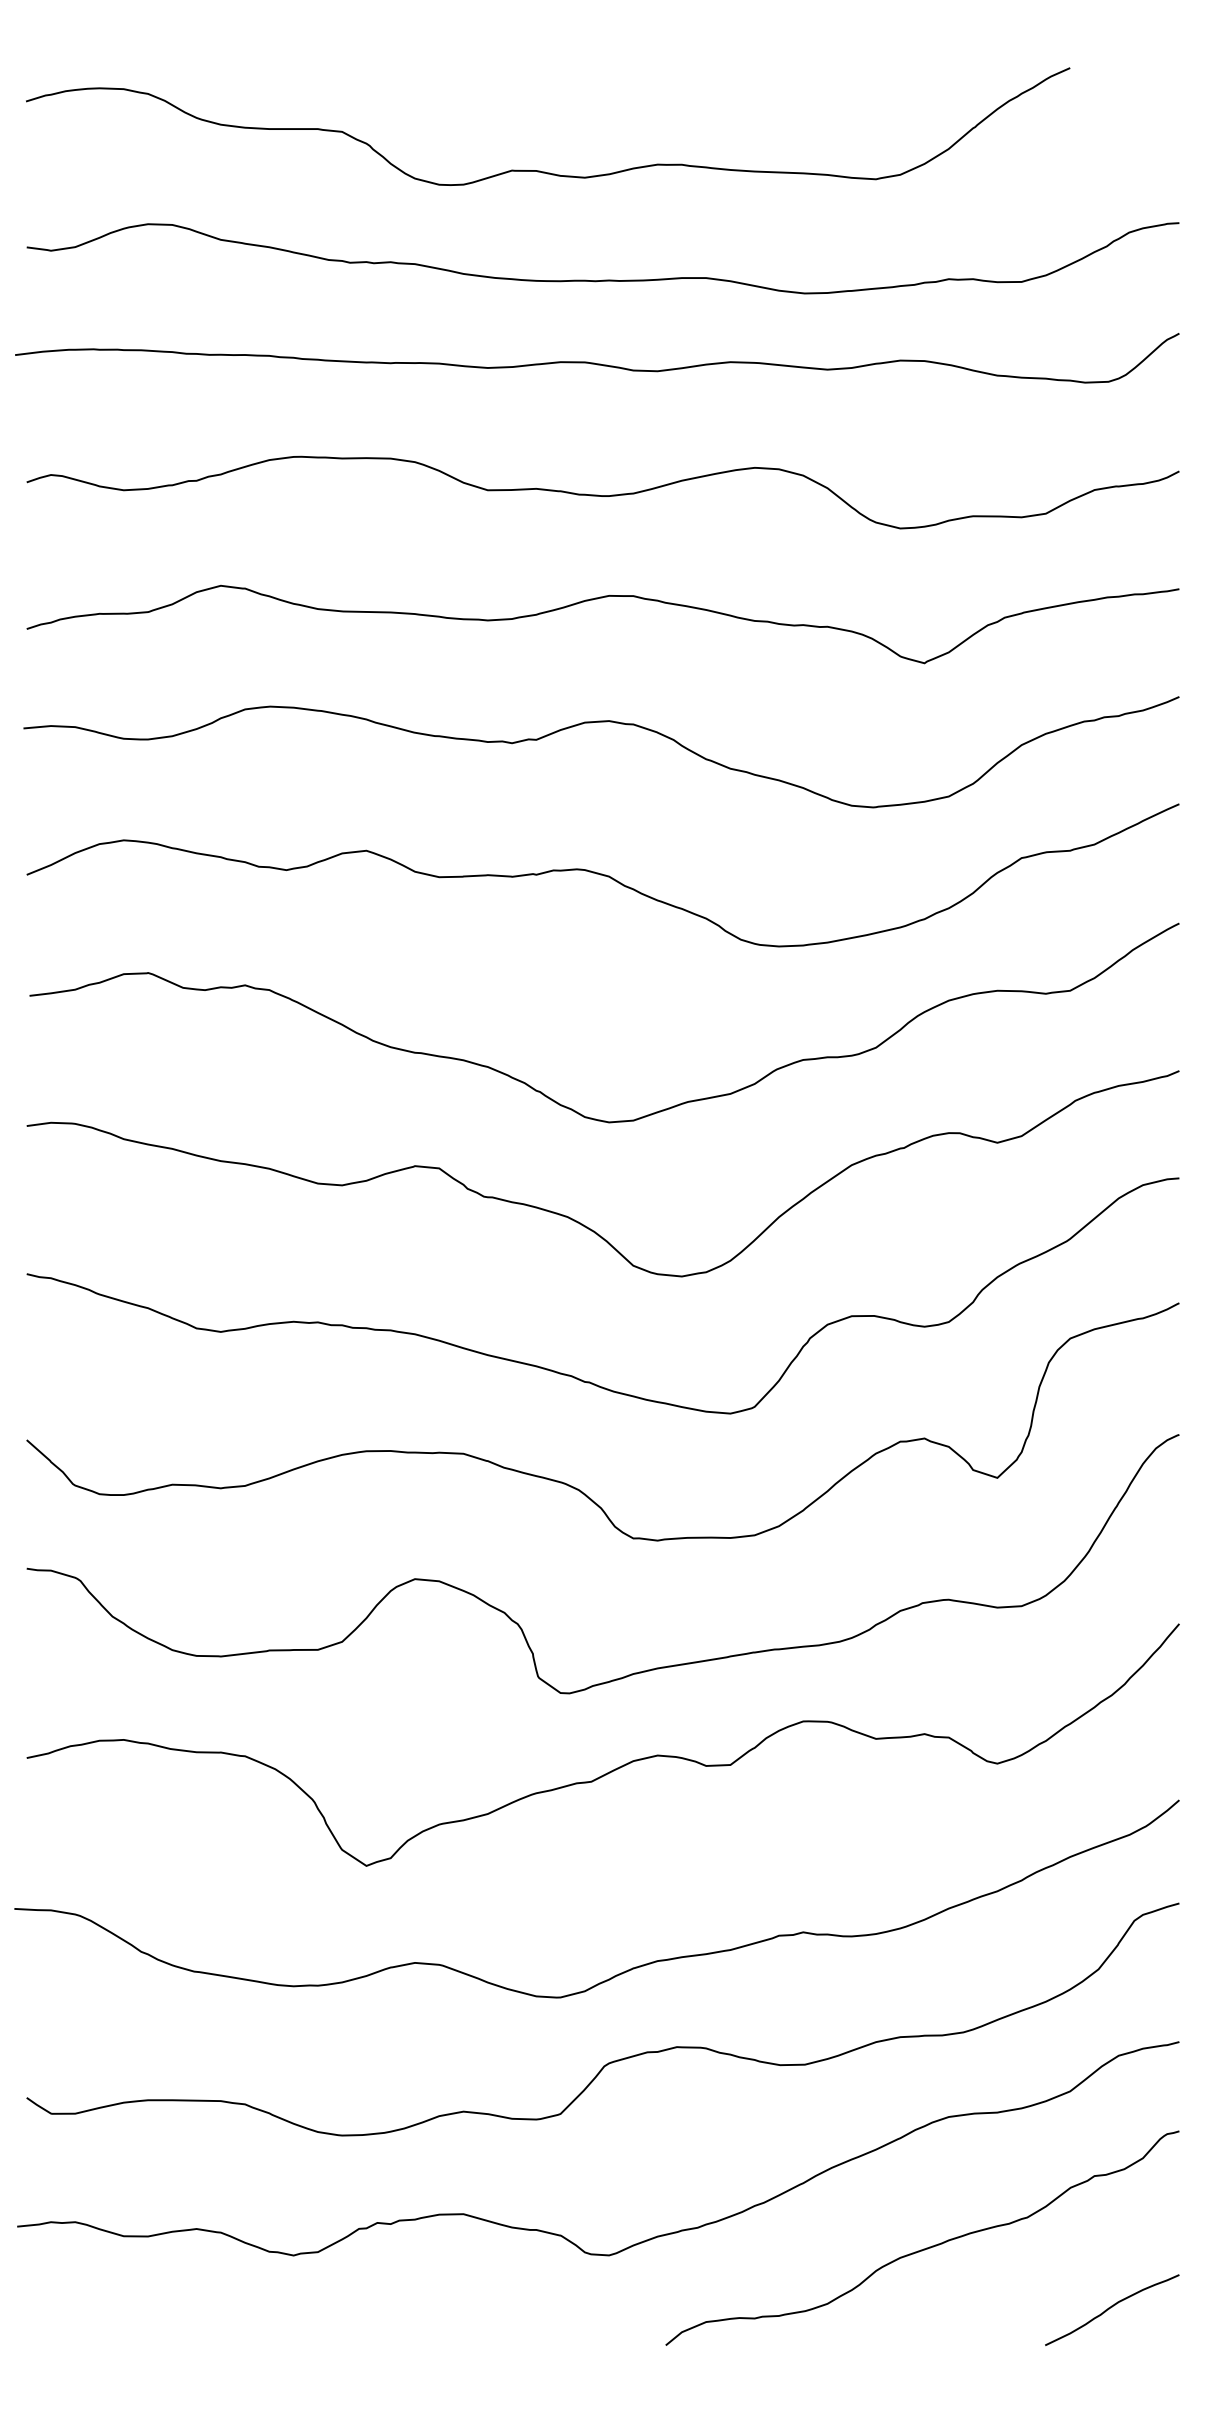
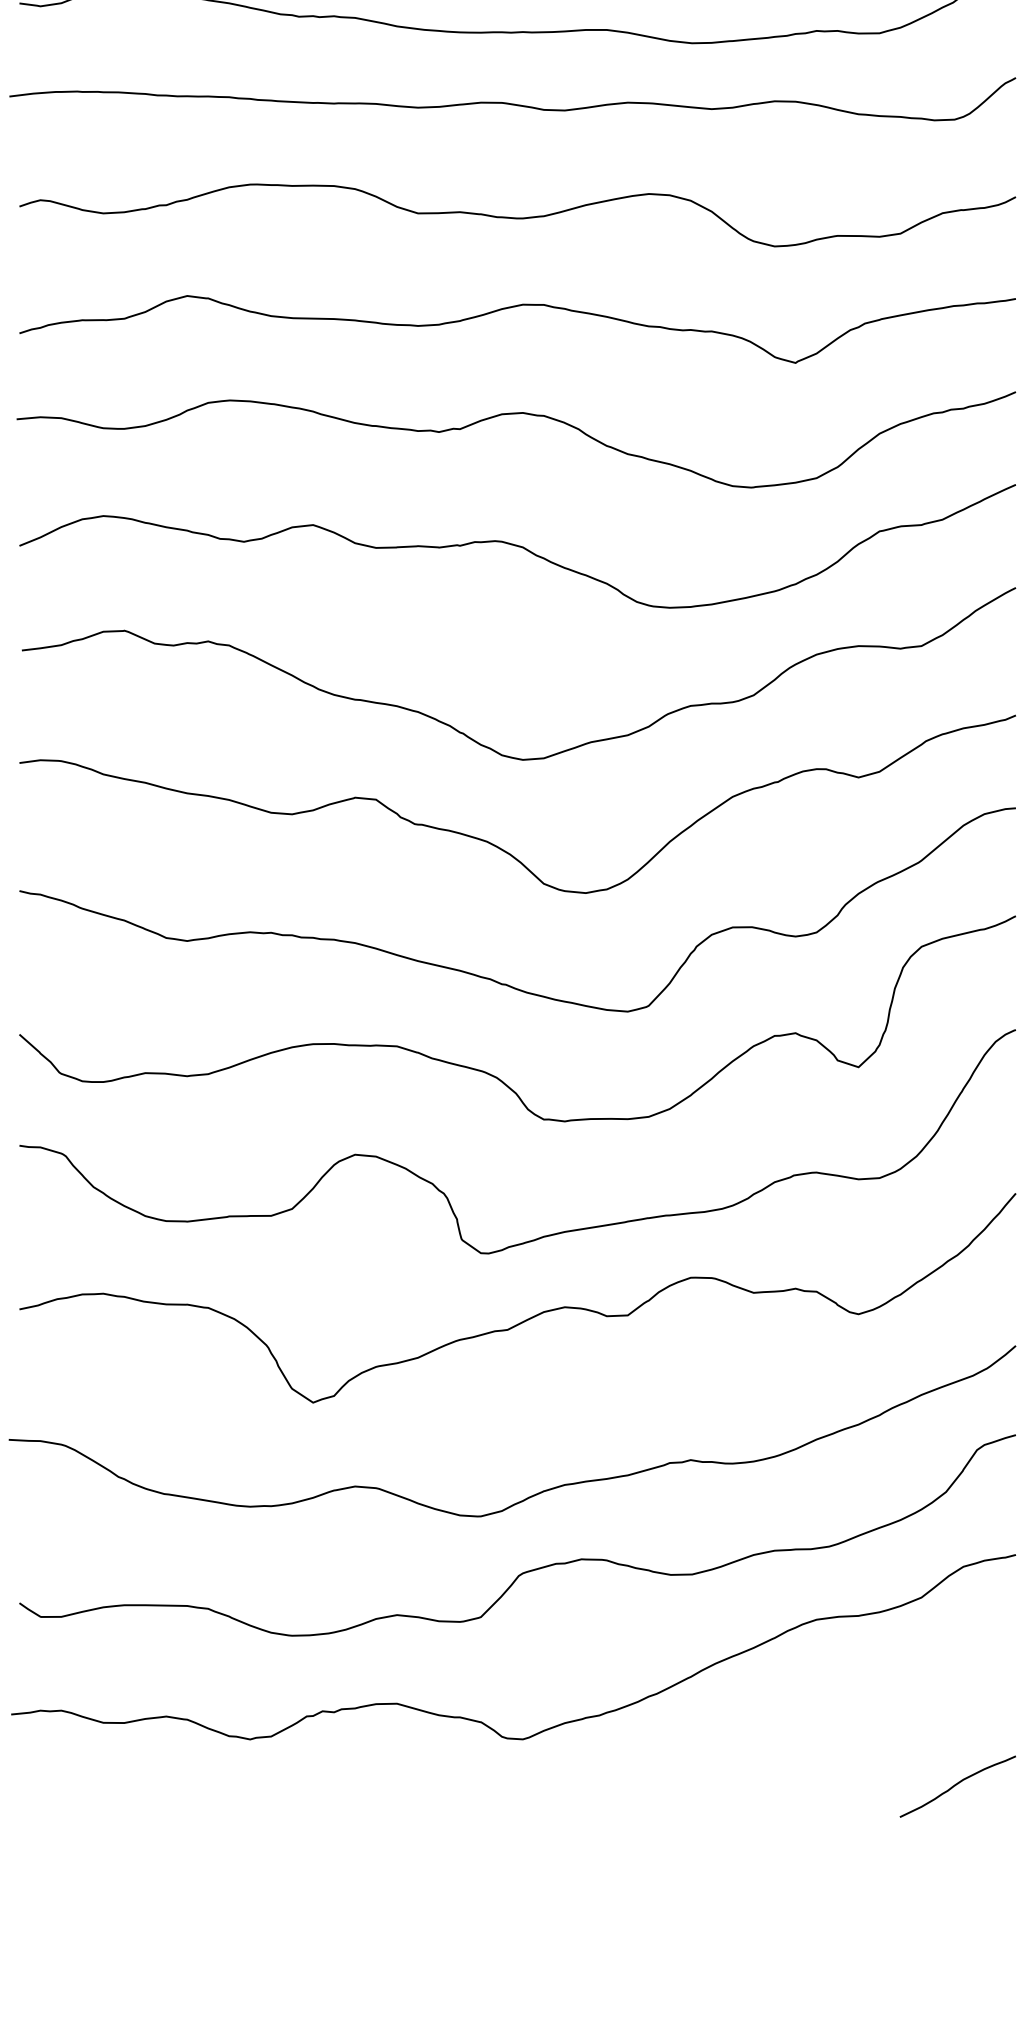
curve: (926, 2247) -> (797, 1732), removed

